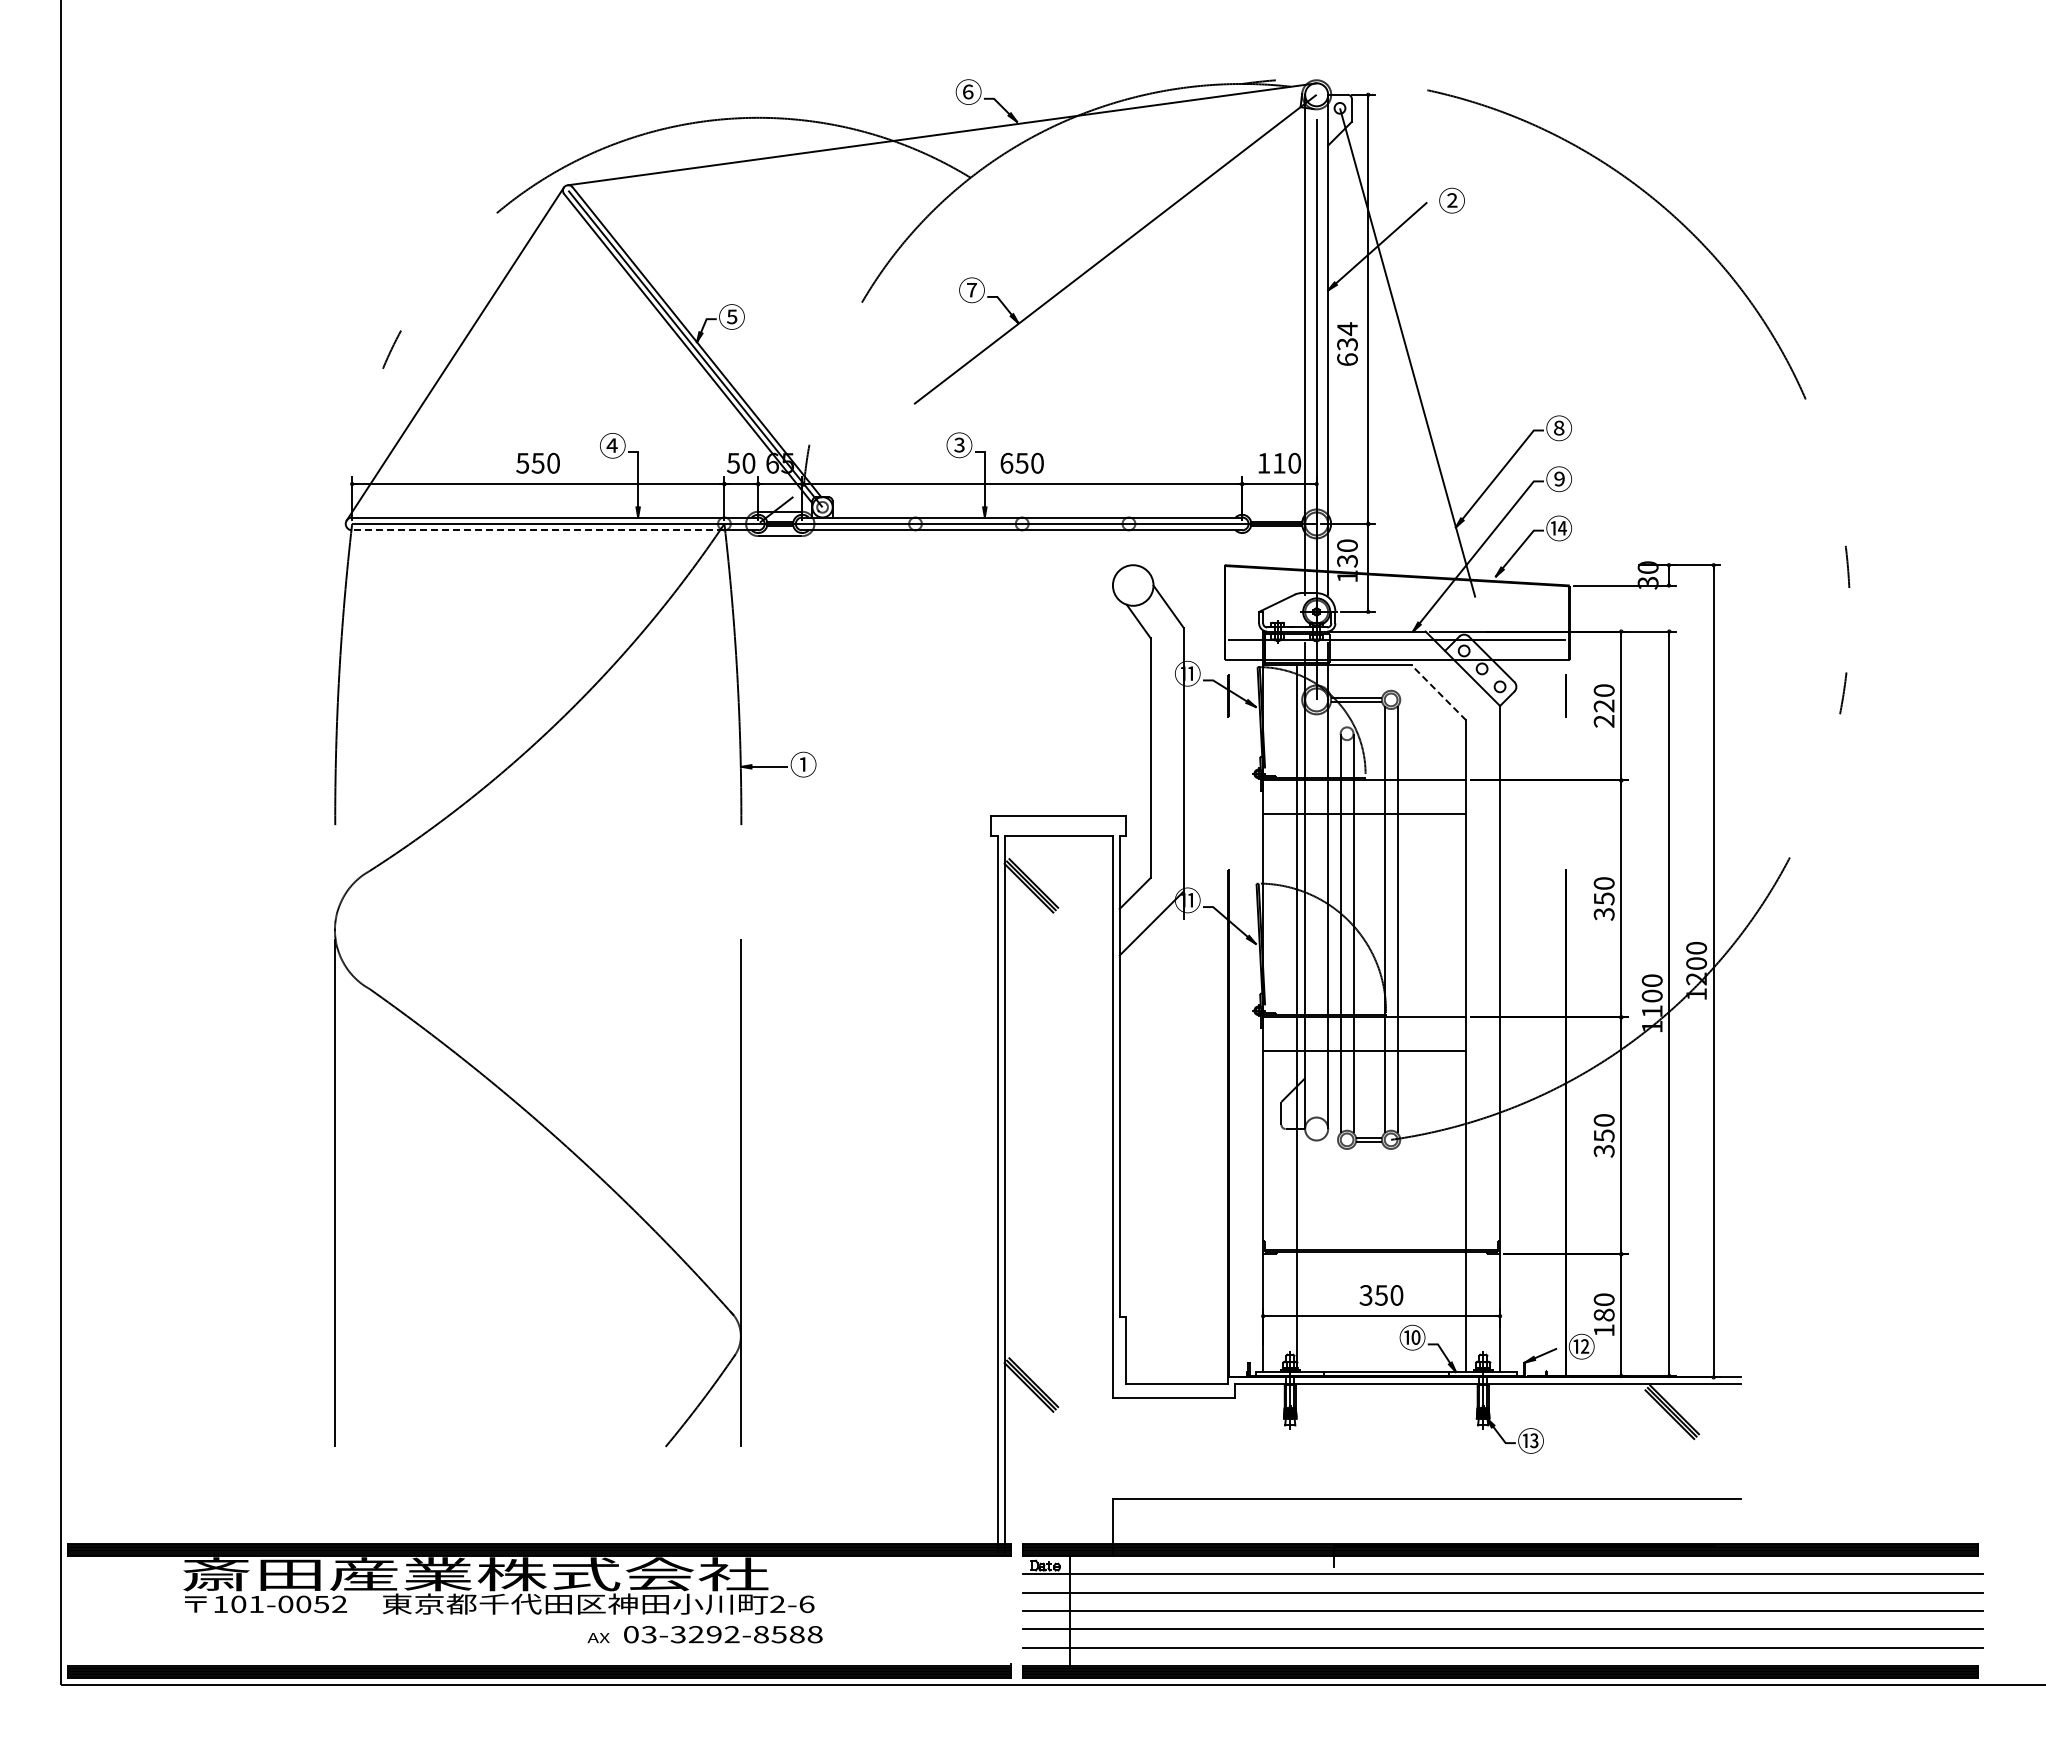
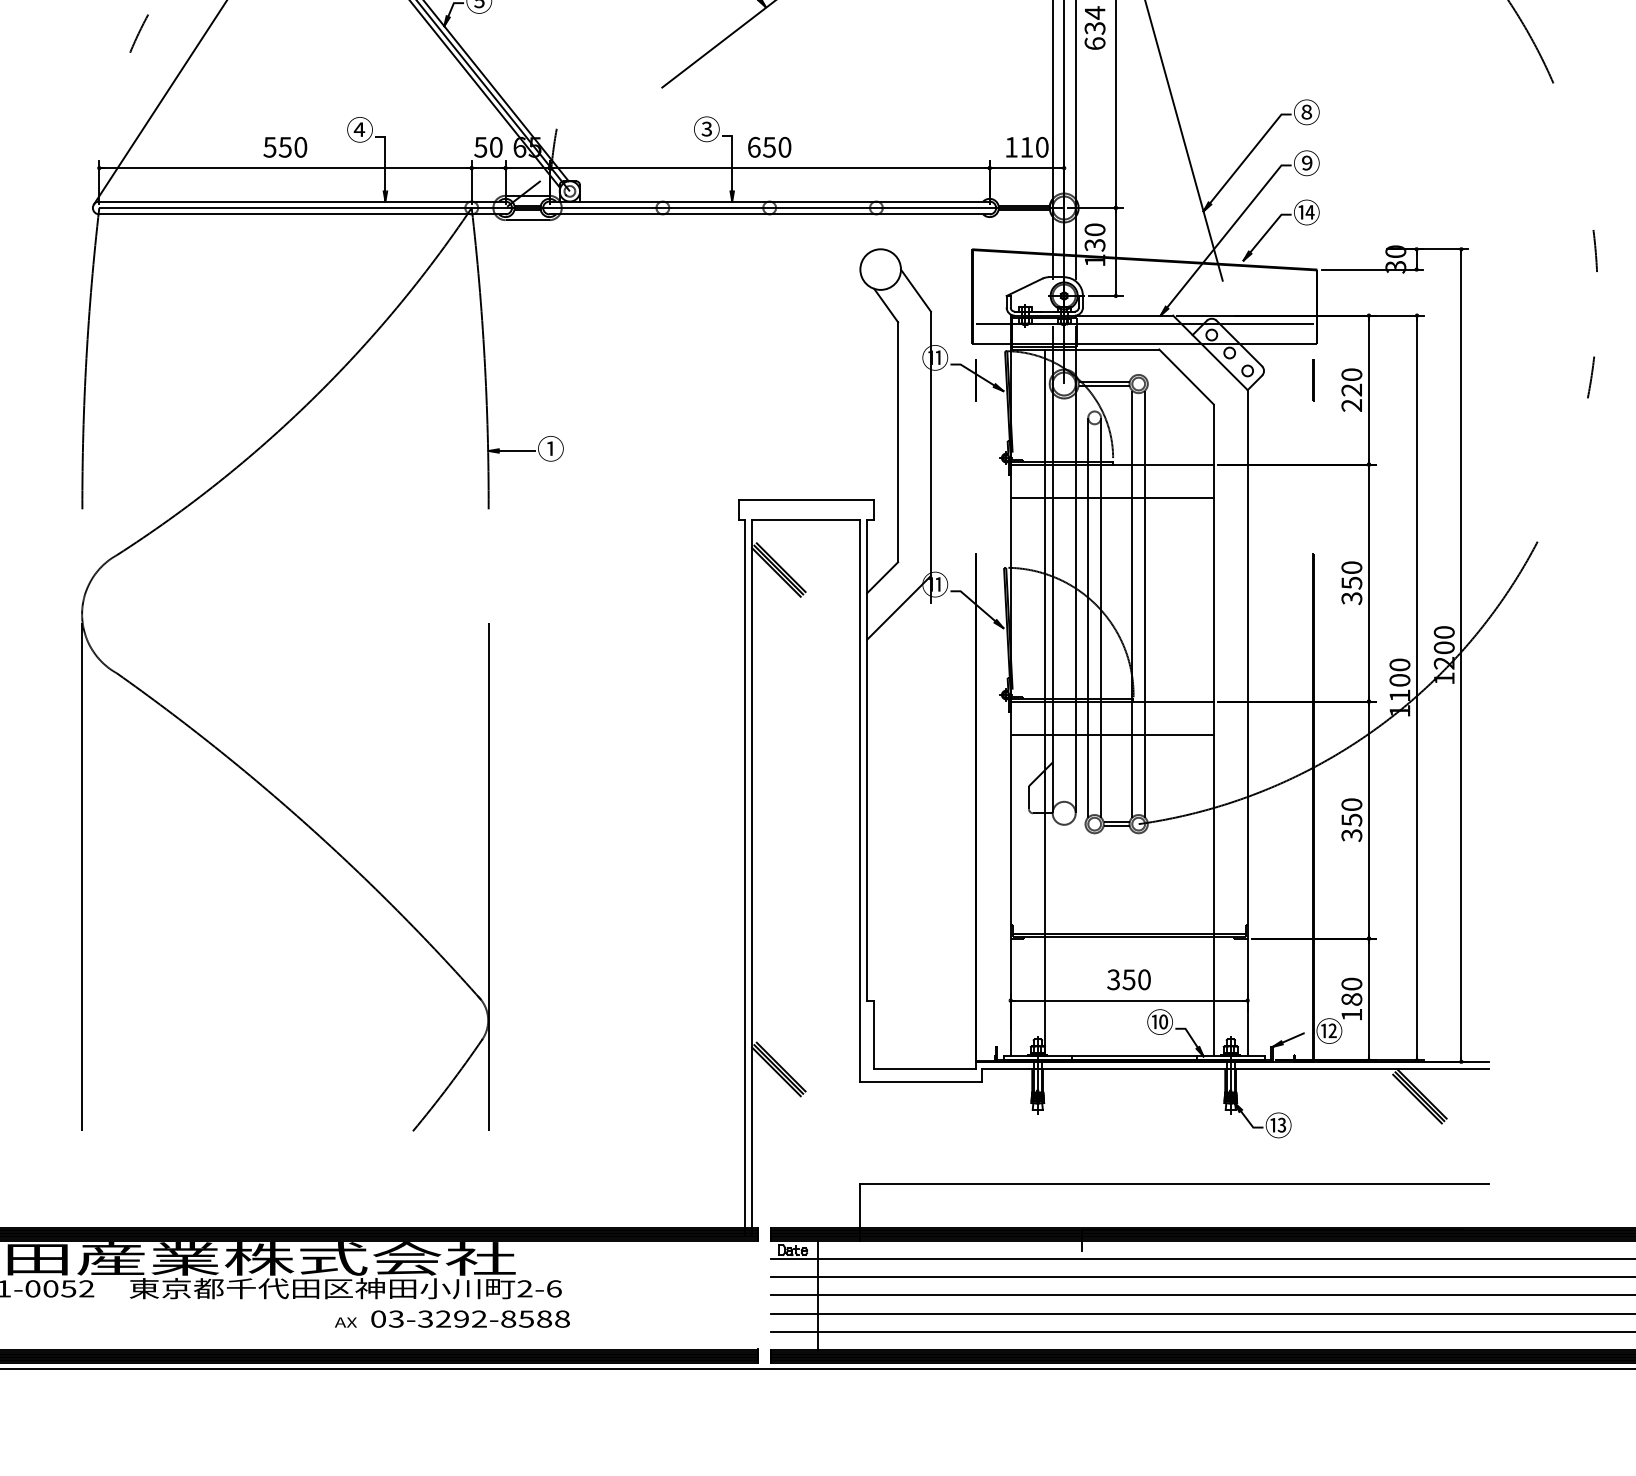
line: (537, 530) -> (284, 214), dashed -> solid
line: (1438, 692) -> (1186, 376), dashed -> solid

